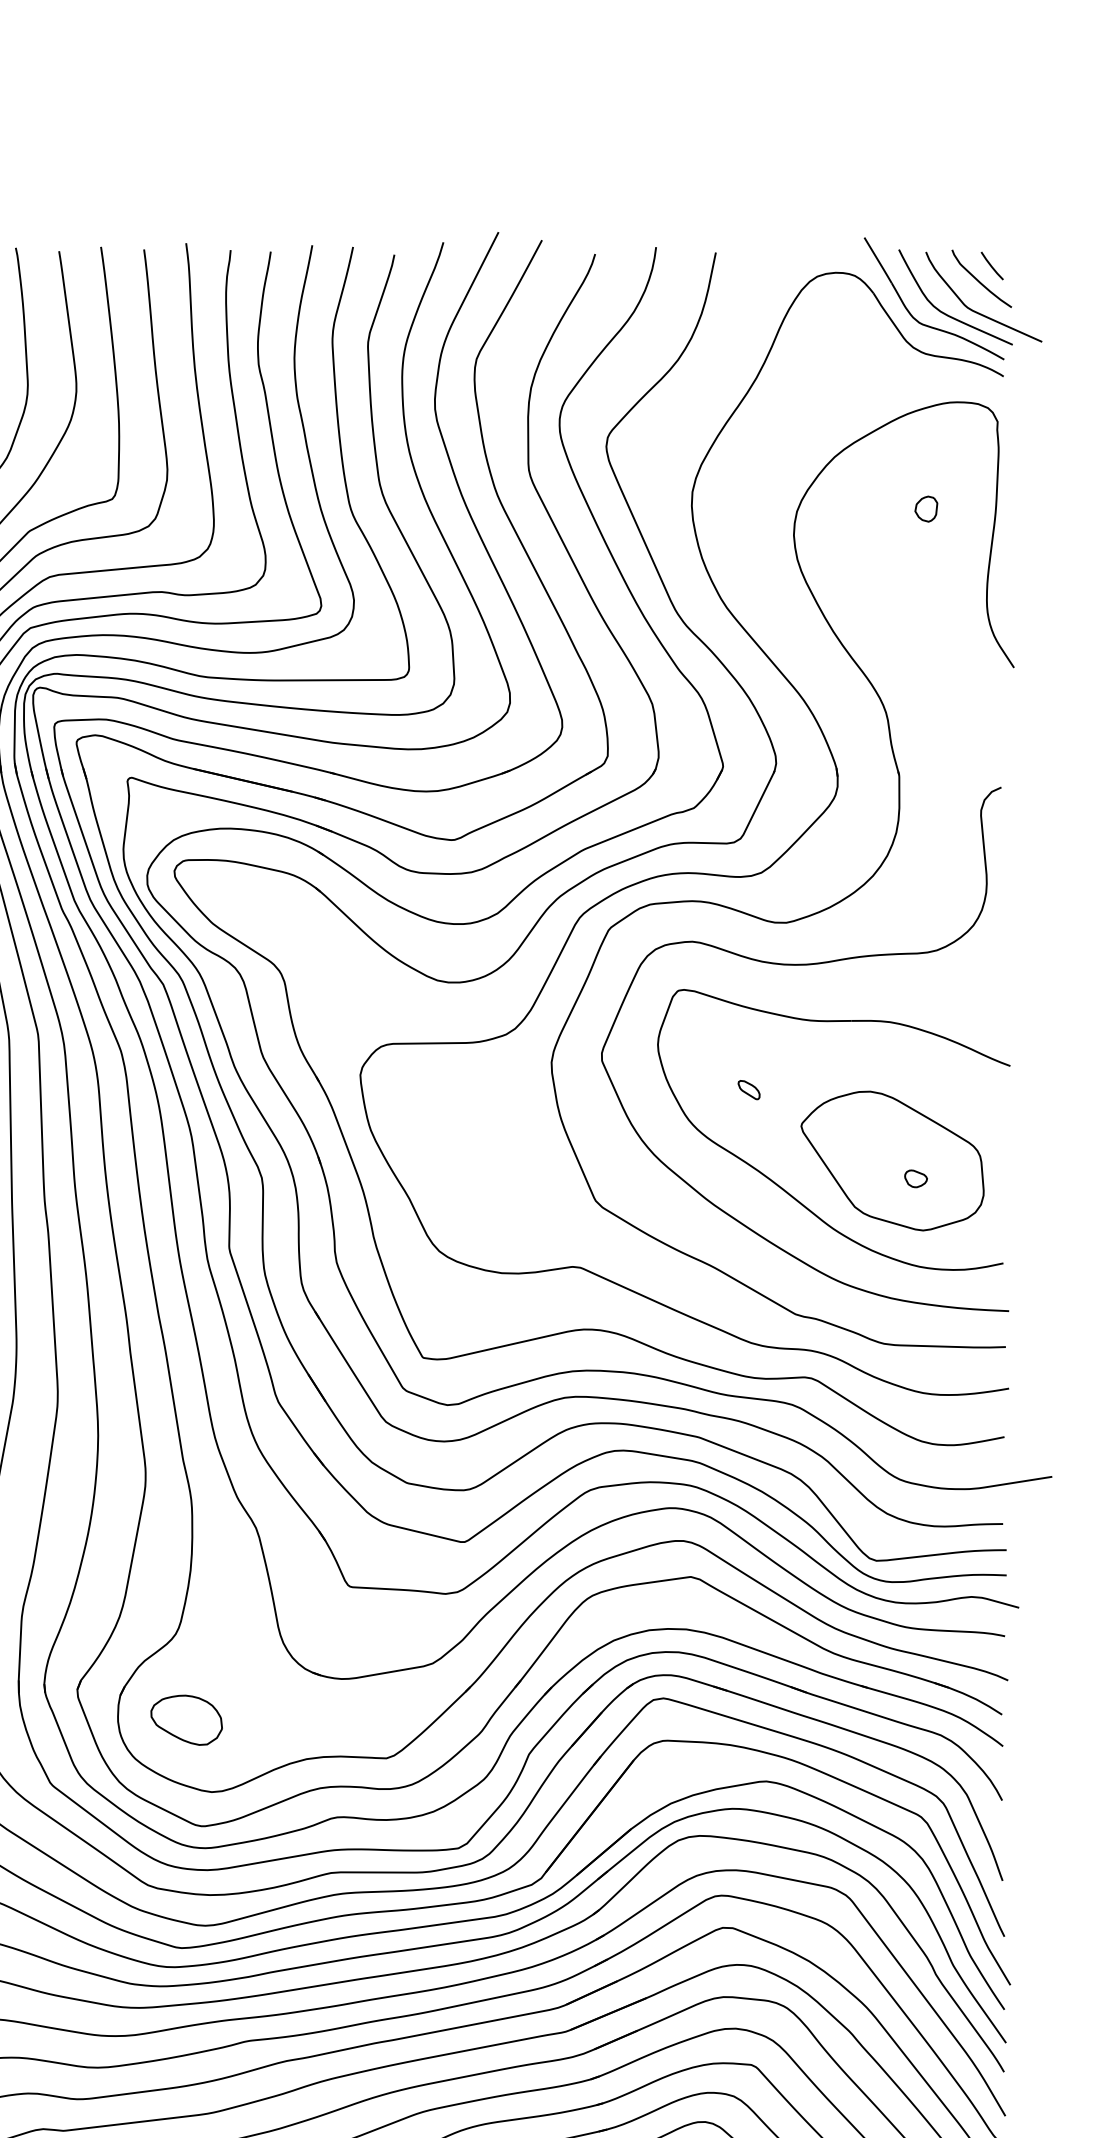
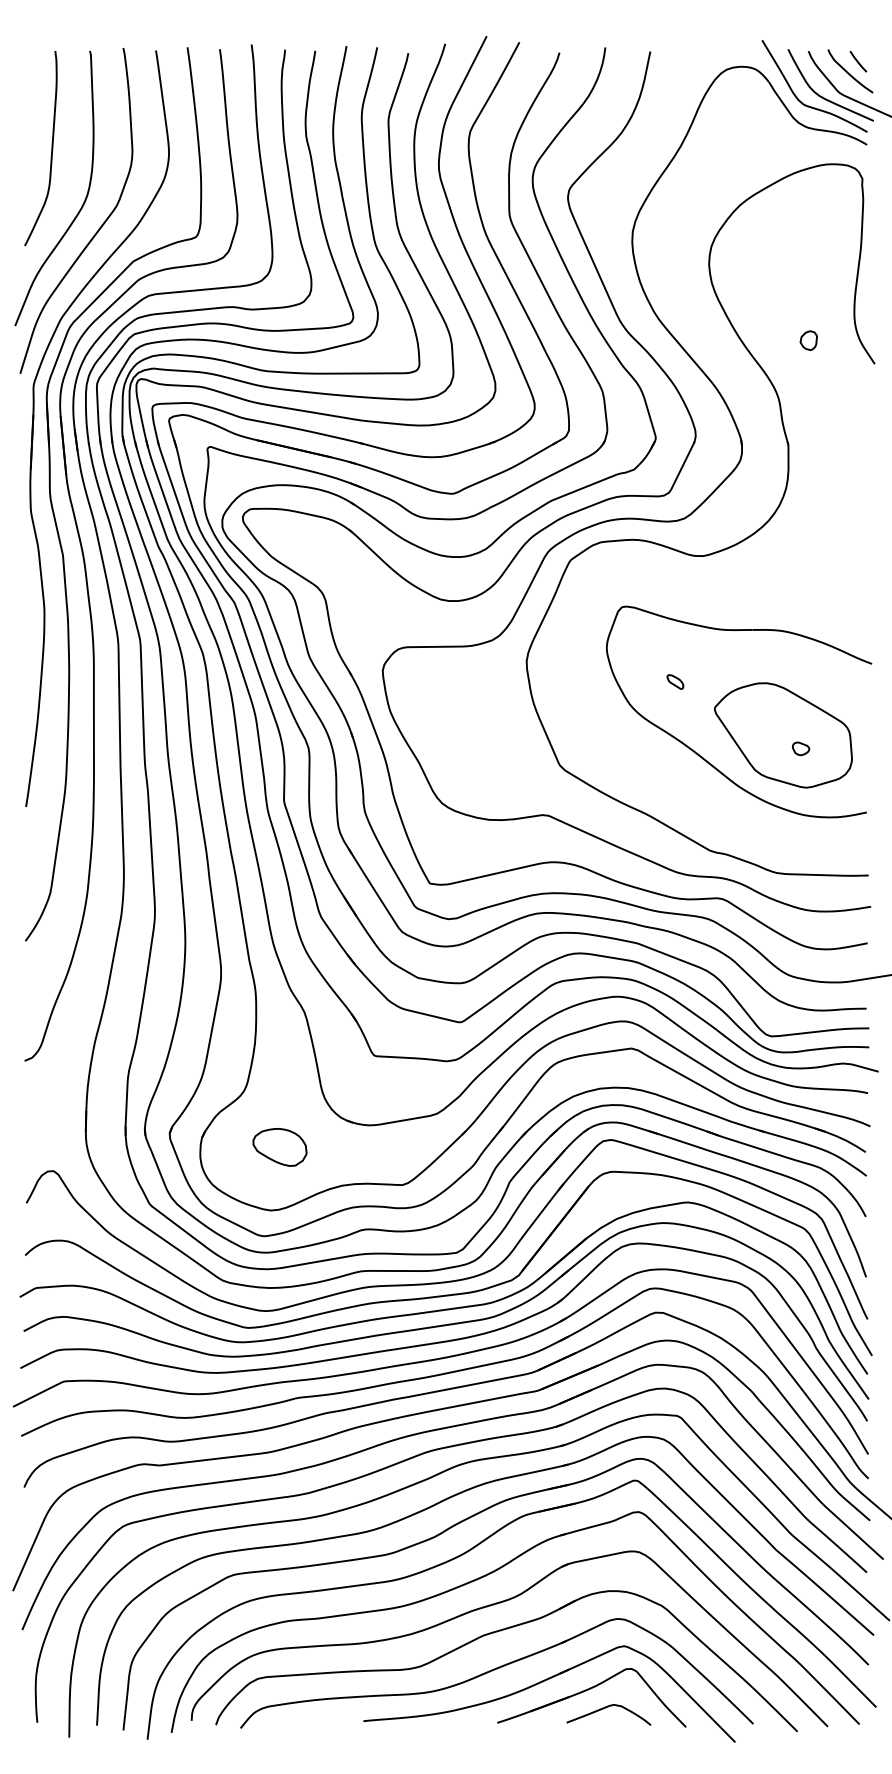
part: (925, 508) -> (808, 340), moved
curve: (805, 965) -> (717, 588), removed
part: (186, 1720) -> (279, 1147), moved

